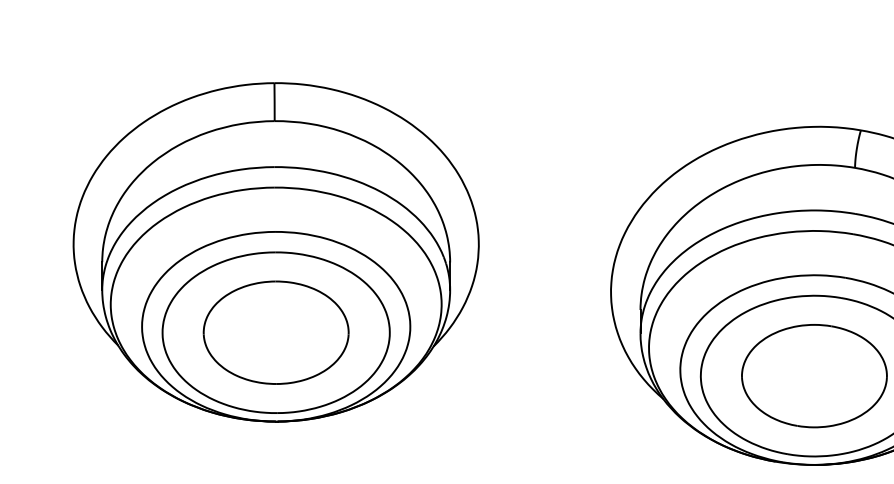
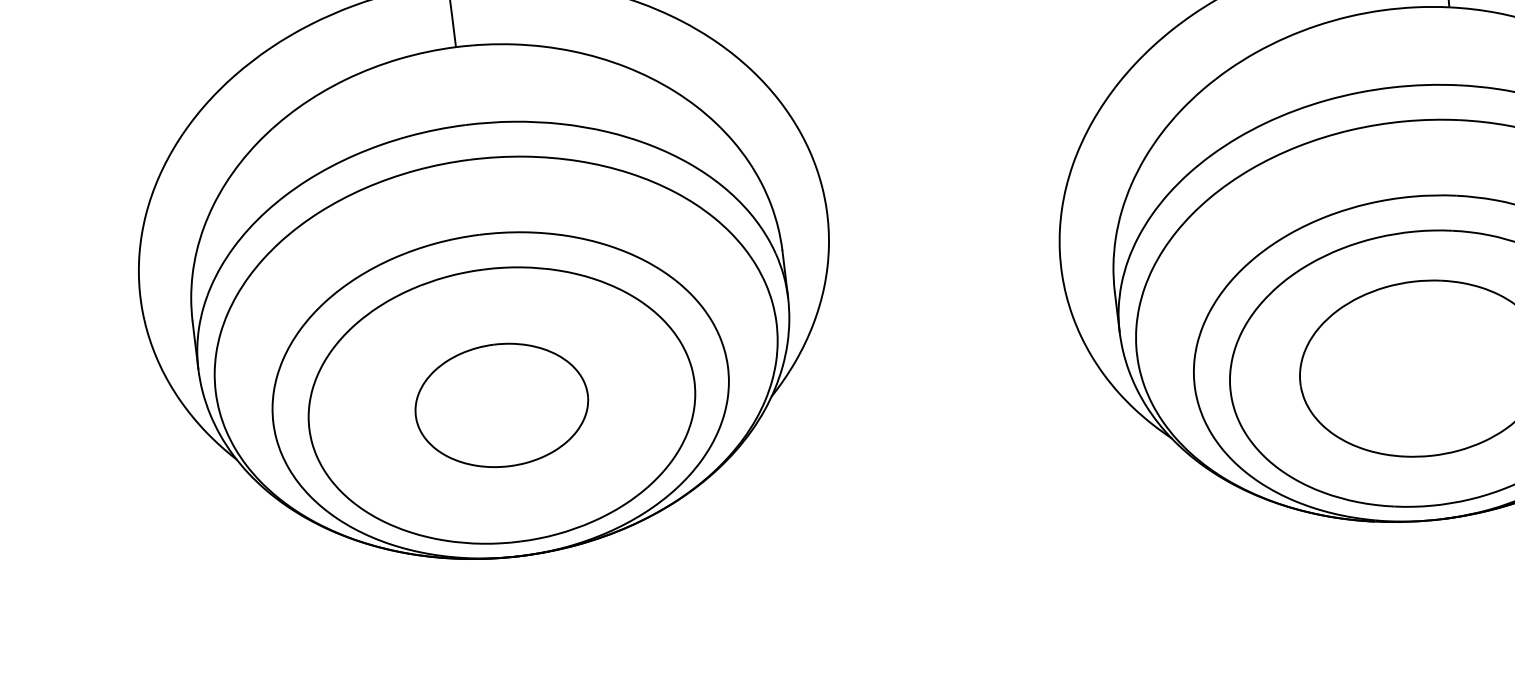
part: (275, 332) -> (500, 405), size x0.7

